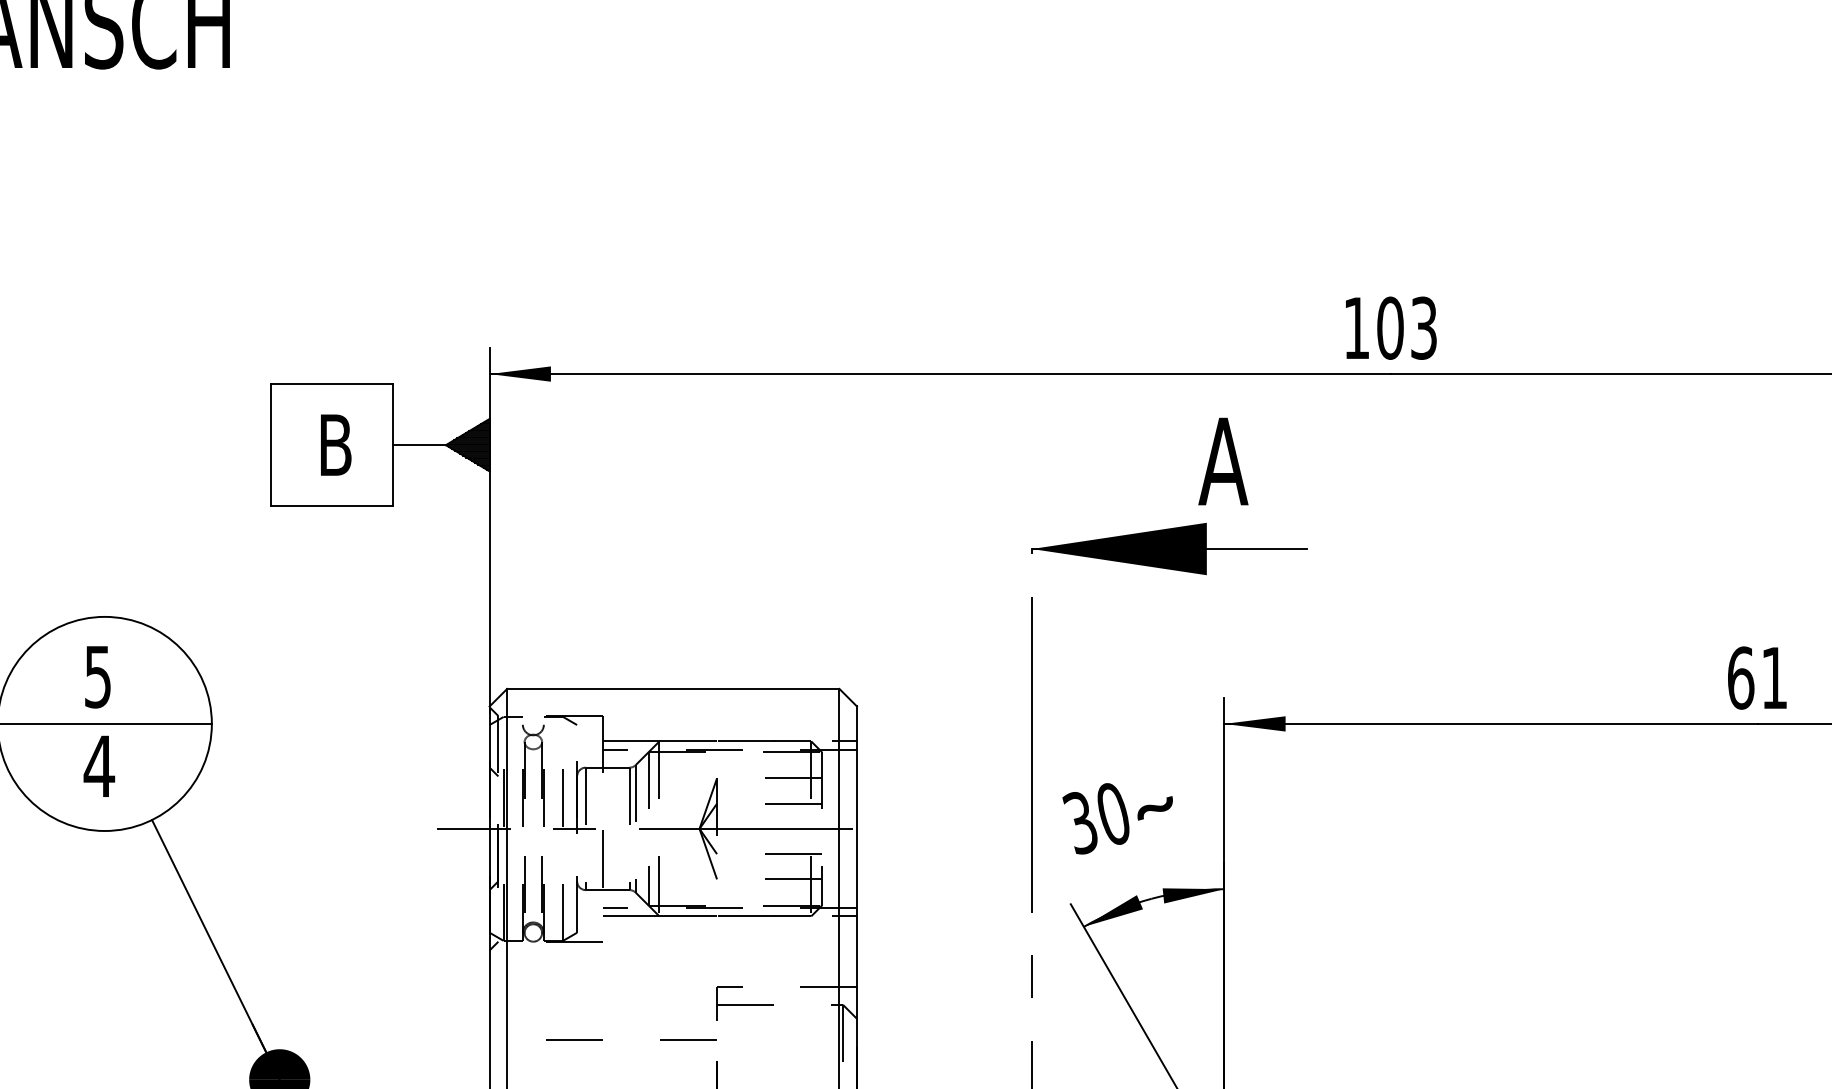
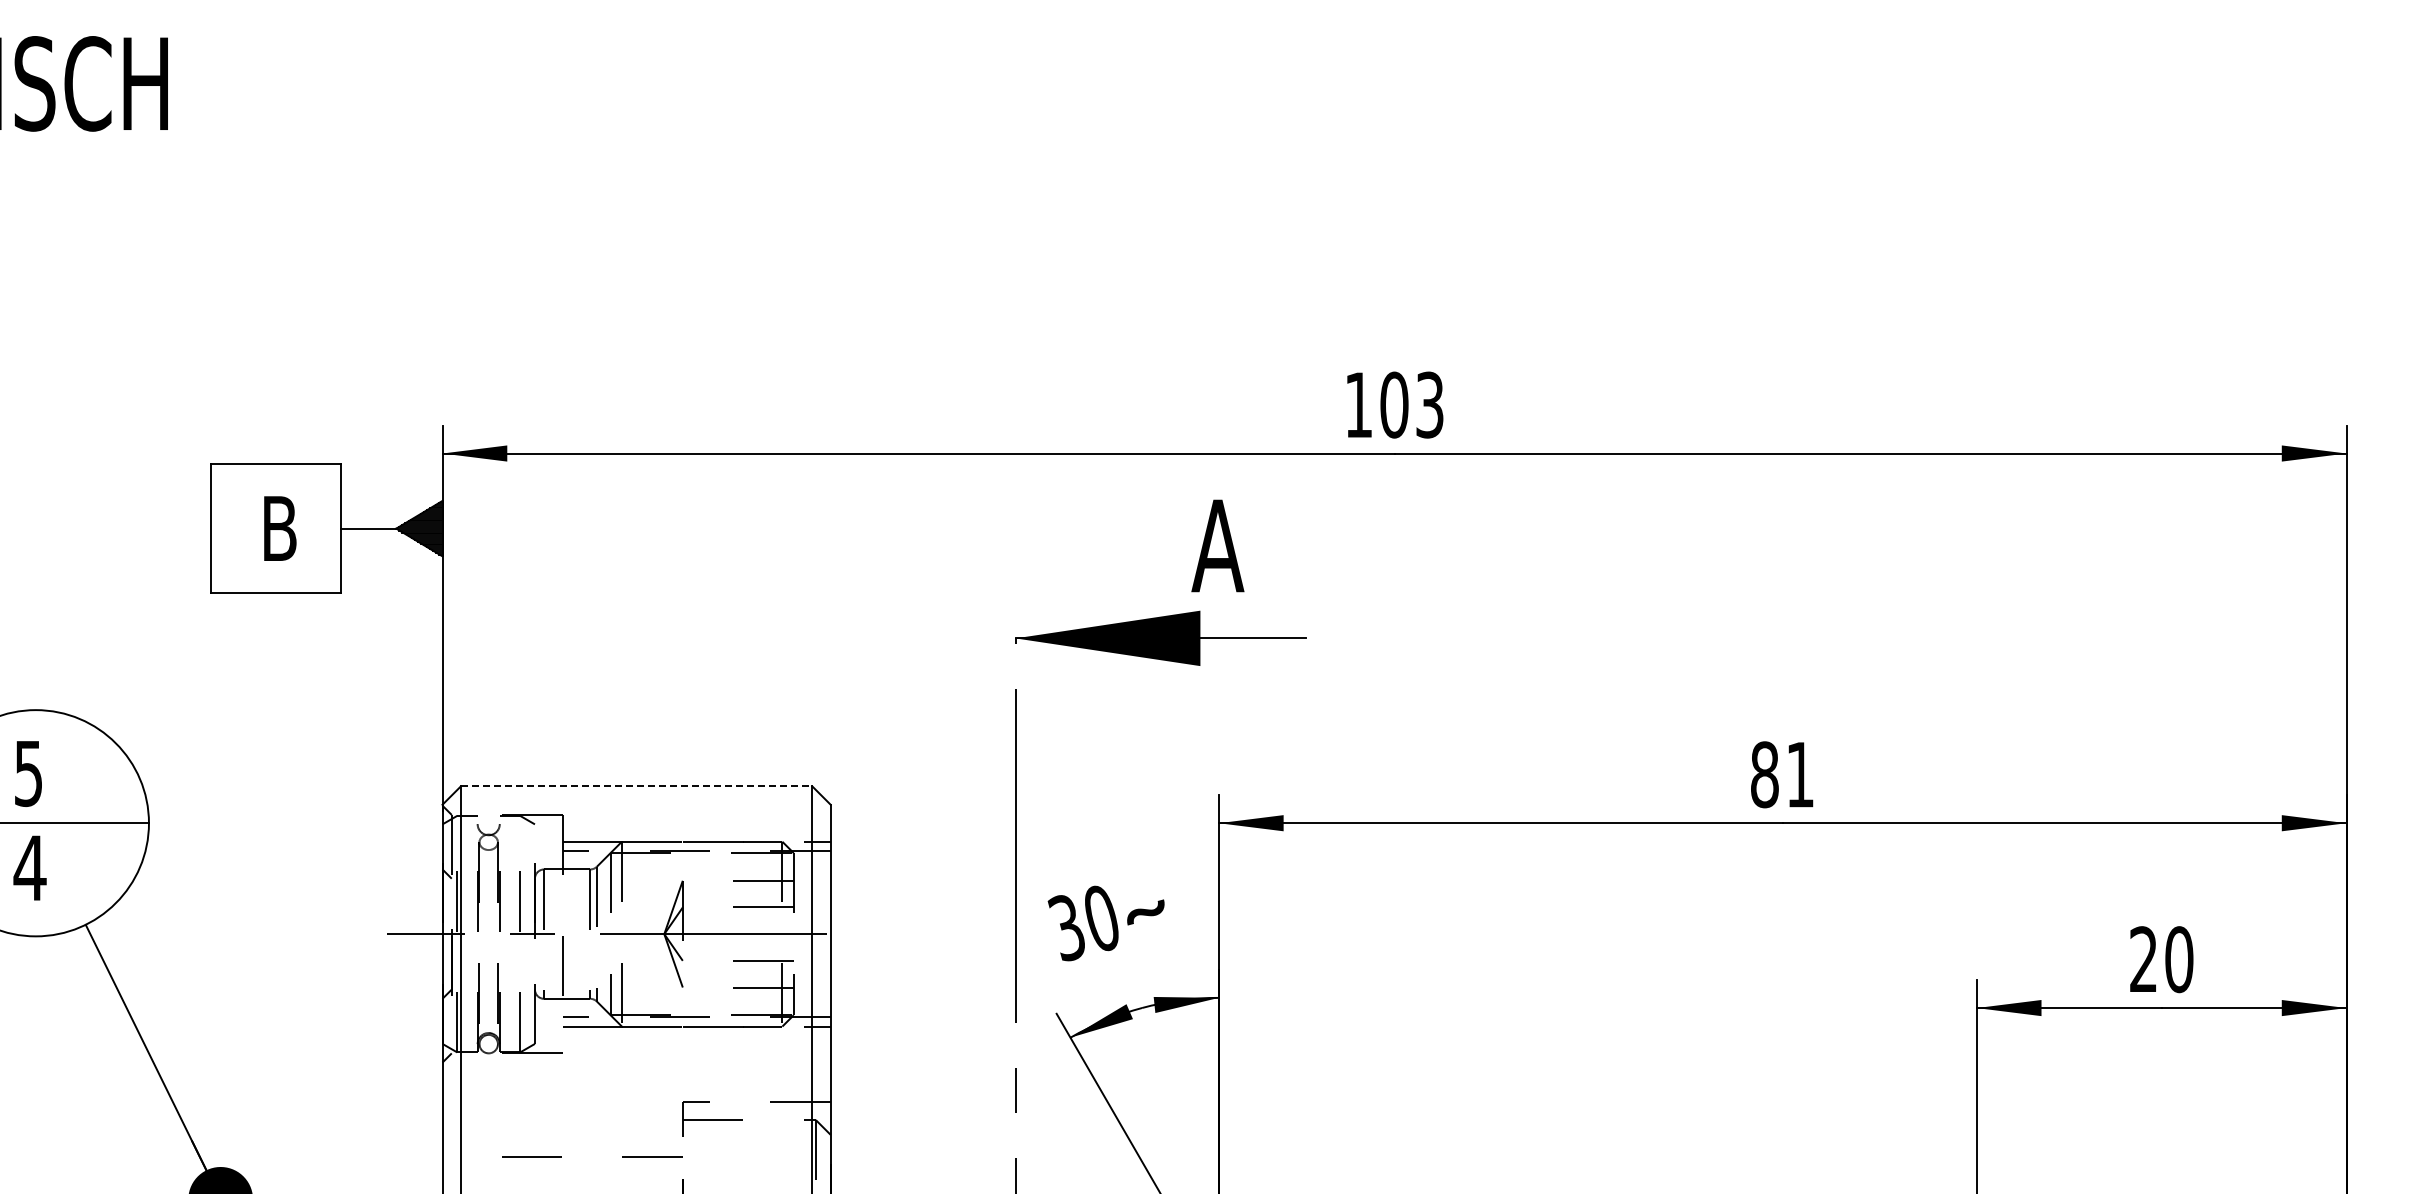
text: (1741, 677) -> (1765, 774), 61 -> 81
line: (673, 689) -> (636, 786), solid -> dashed

